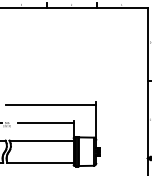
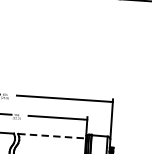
line: (42, 140) -> (53, 136), solid -> dashed

